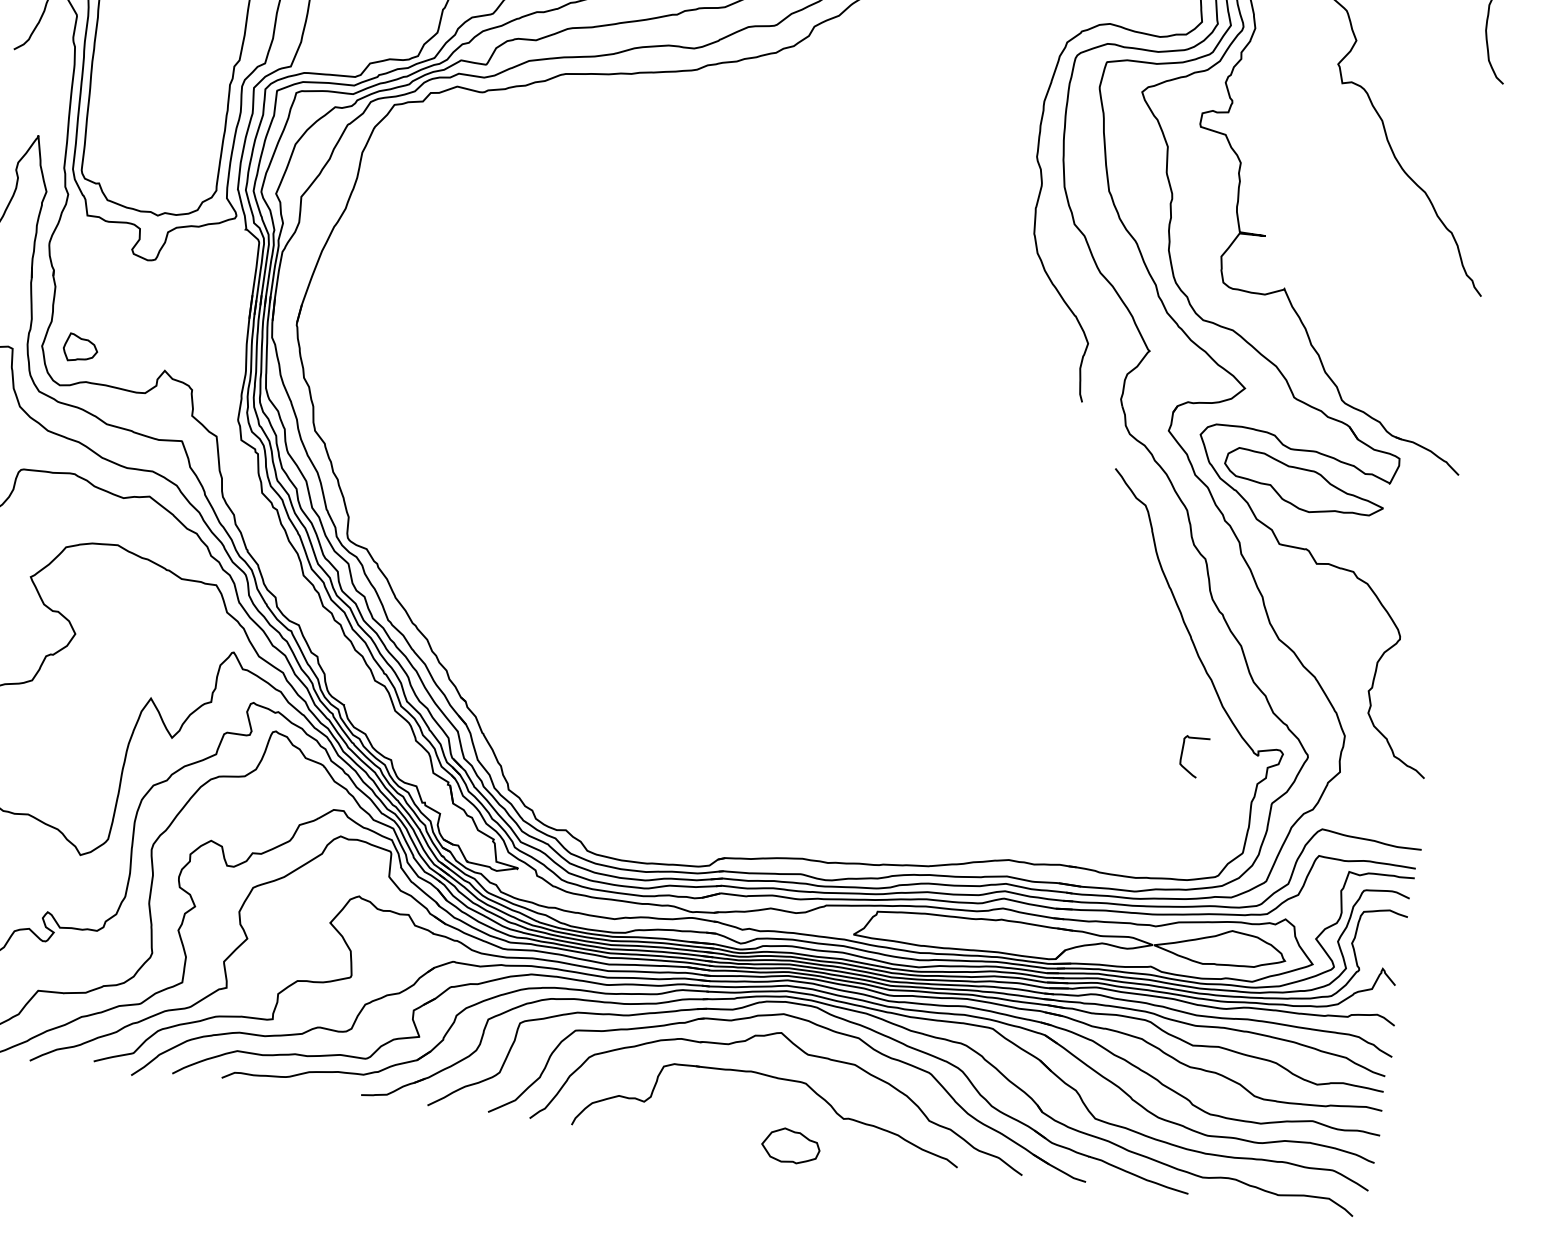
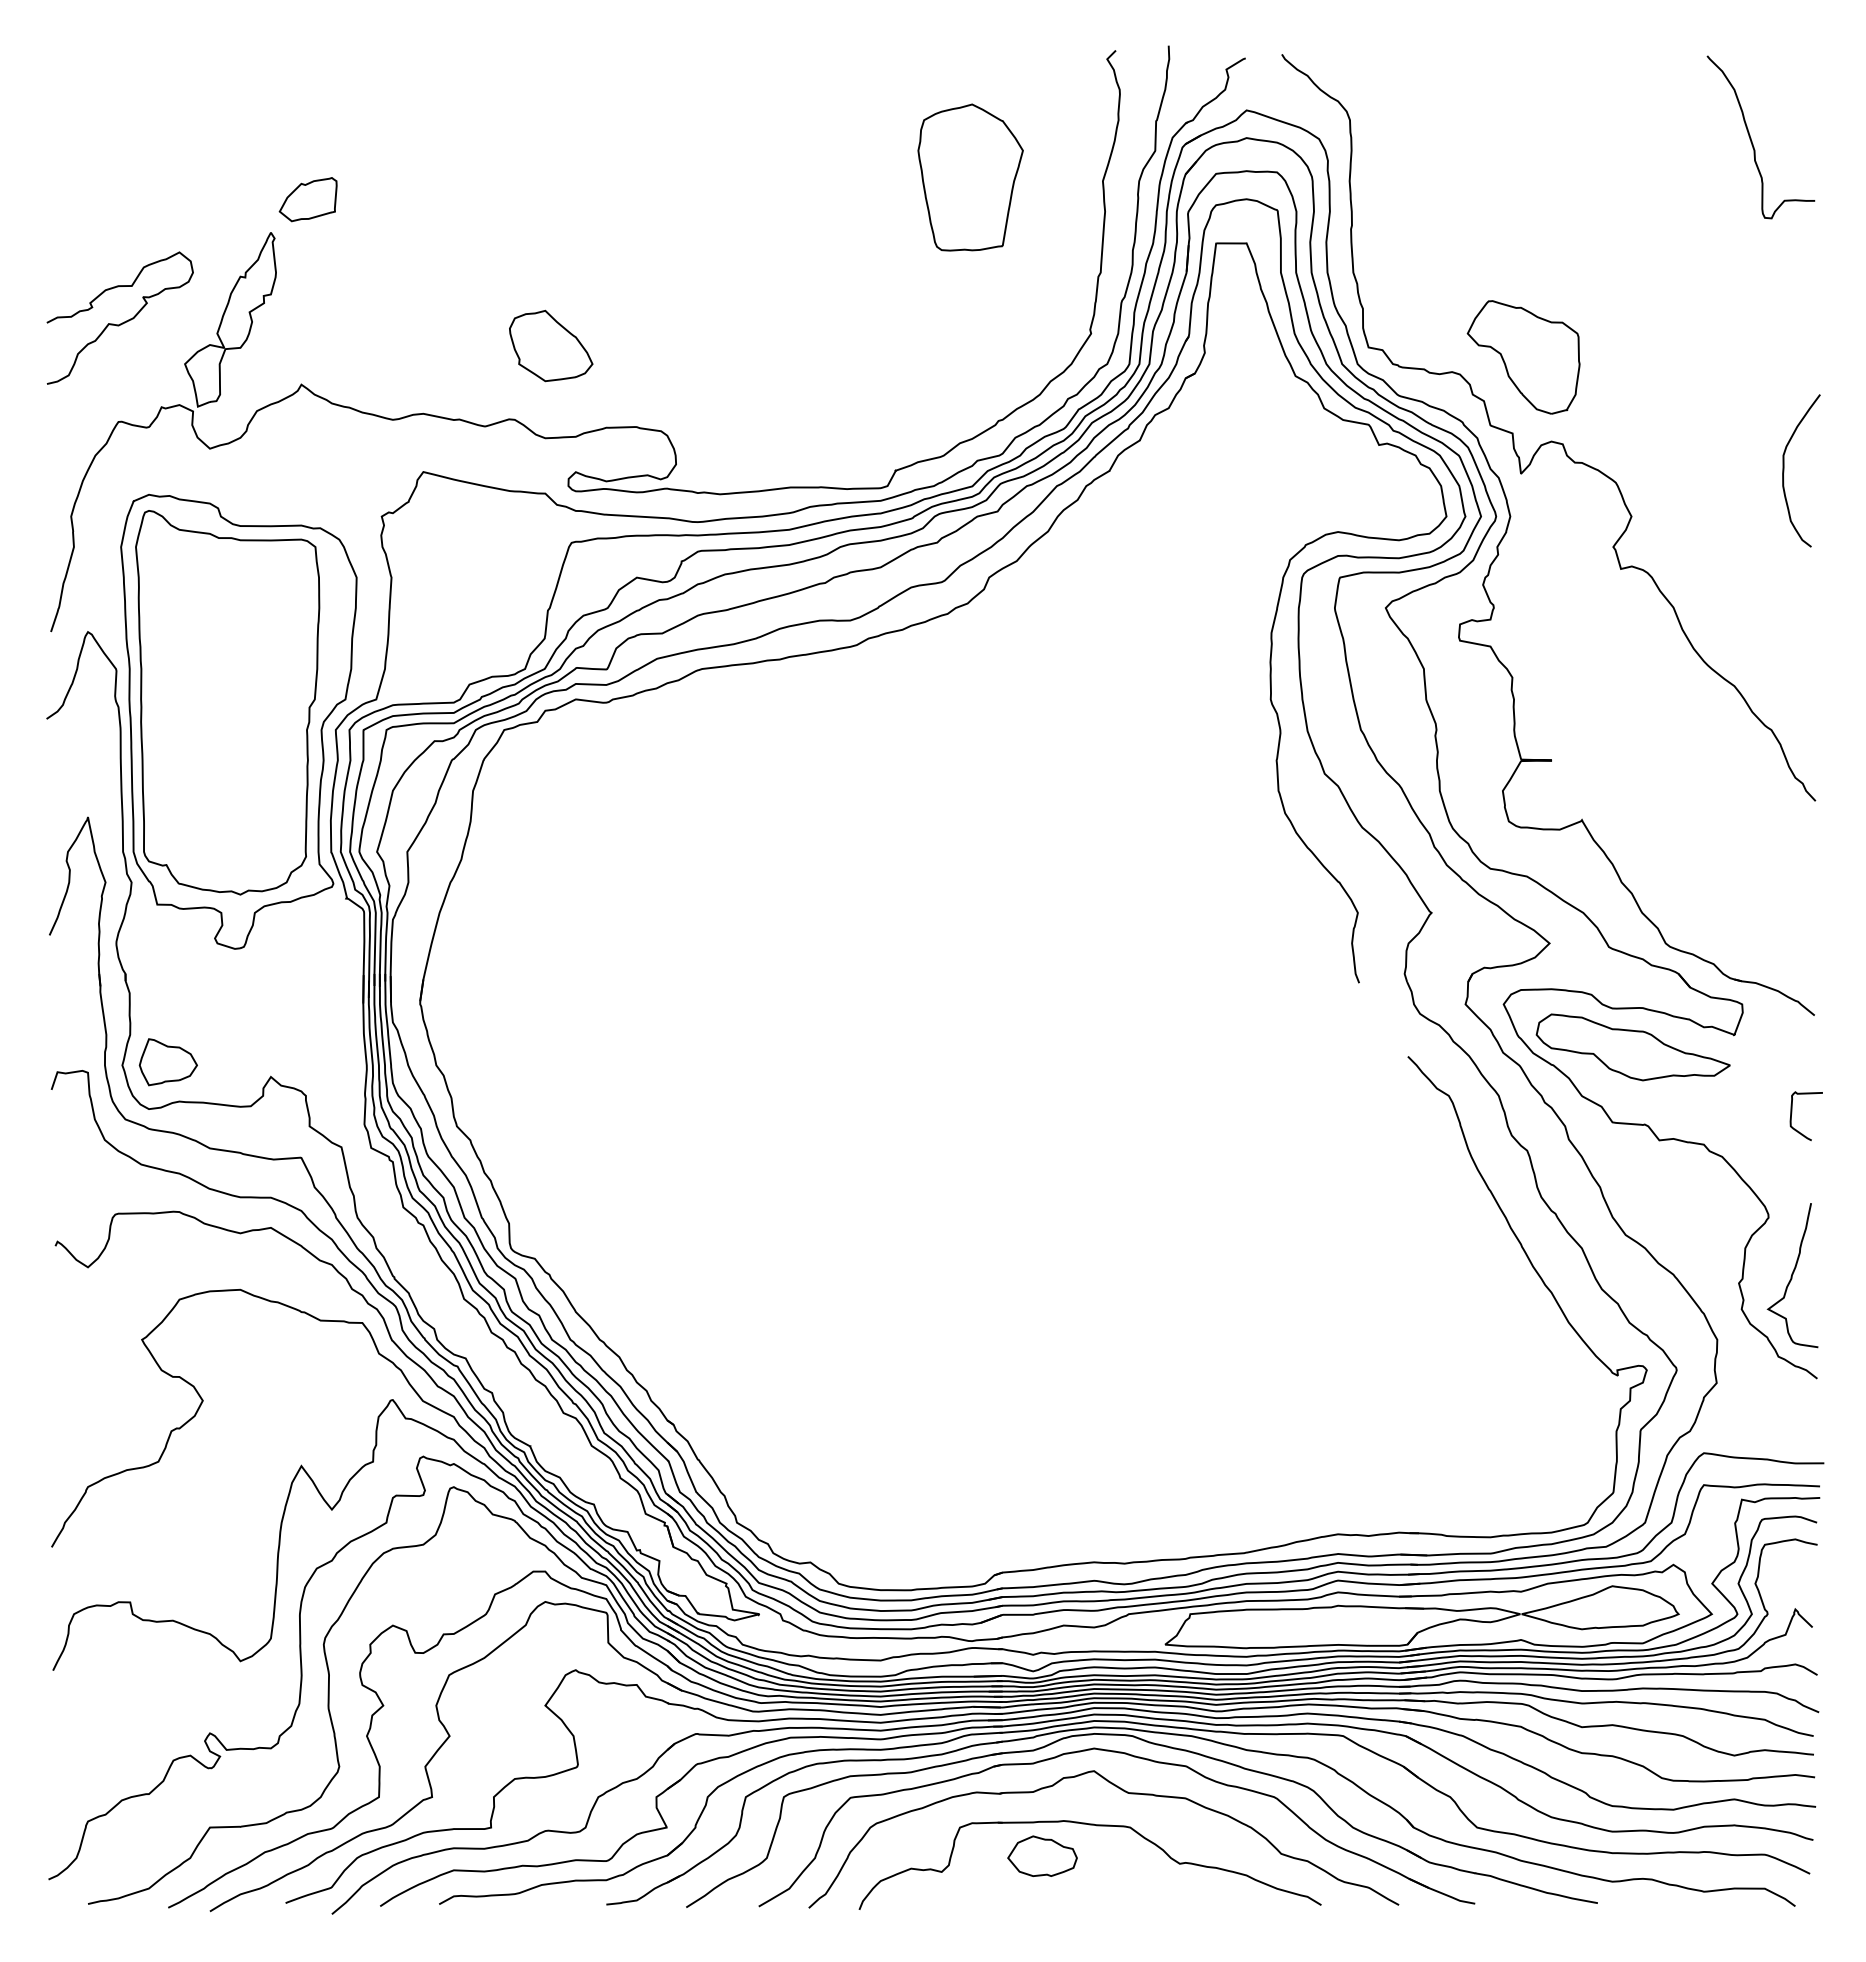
part: (80, 348) -> (167, 1062), size x1.43
curve: (1414, 690) -> (1792, 1275), added
curve: (1182, 753) -> (1792, 1113), moved
part: (791, 1145) -> (1042, 1855), moved

